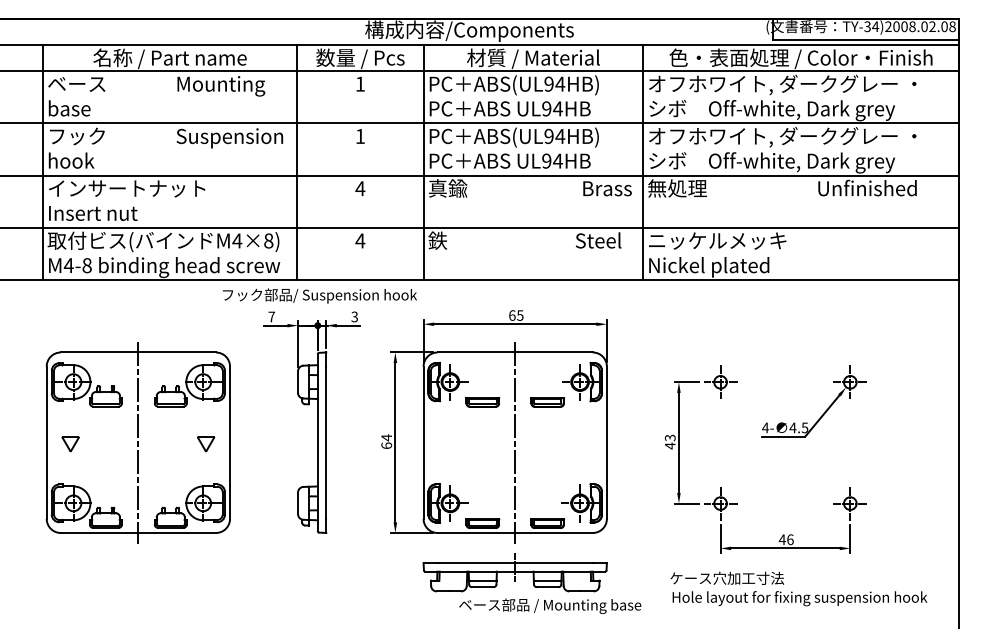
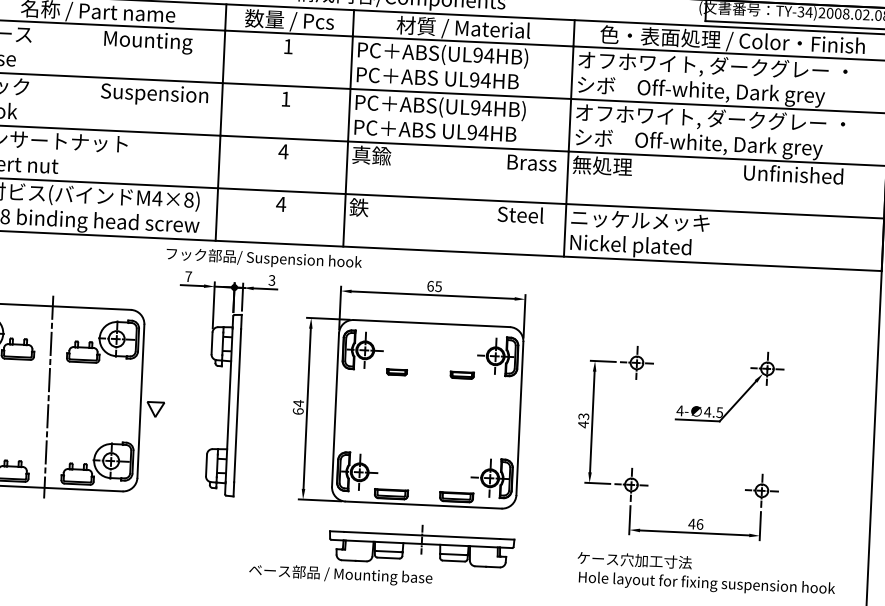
text: (319, 295) -> (263, 258), moved
part: (482, 402) -> (396, 372), size x0.6
part: (547, 402) -> (461, 375), size x0.7
line: (515, 442) -> (427, 414), removed
part: (206, 444) -> (156, 409), moved
text: (550, 605) -> (341, 574), moved

